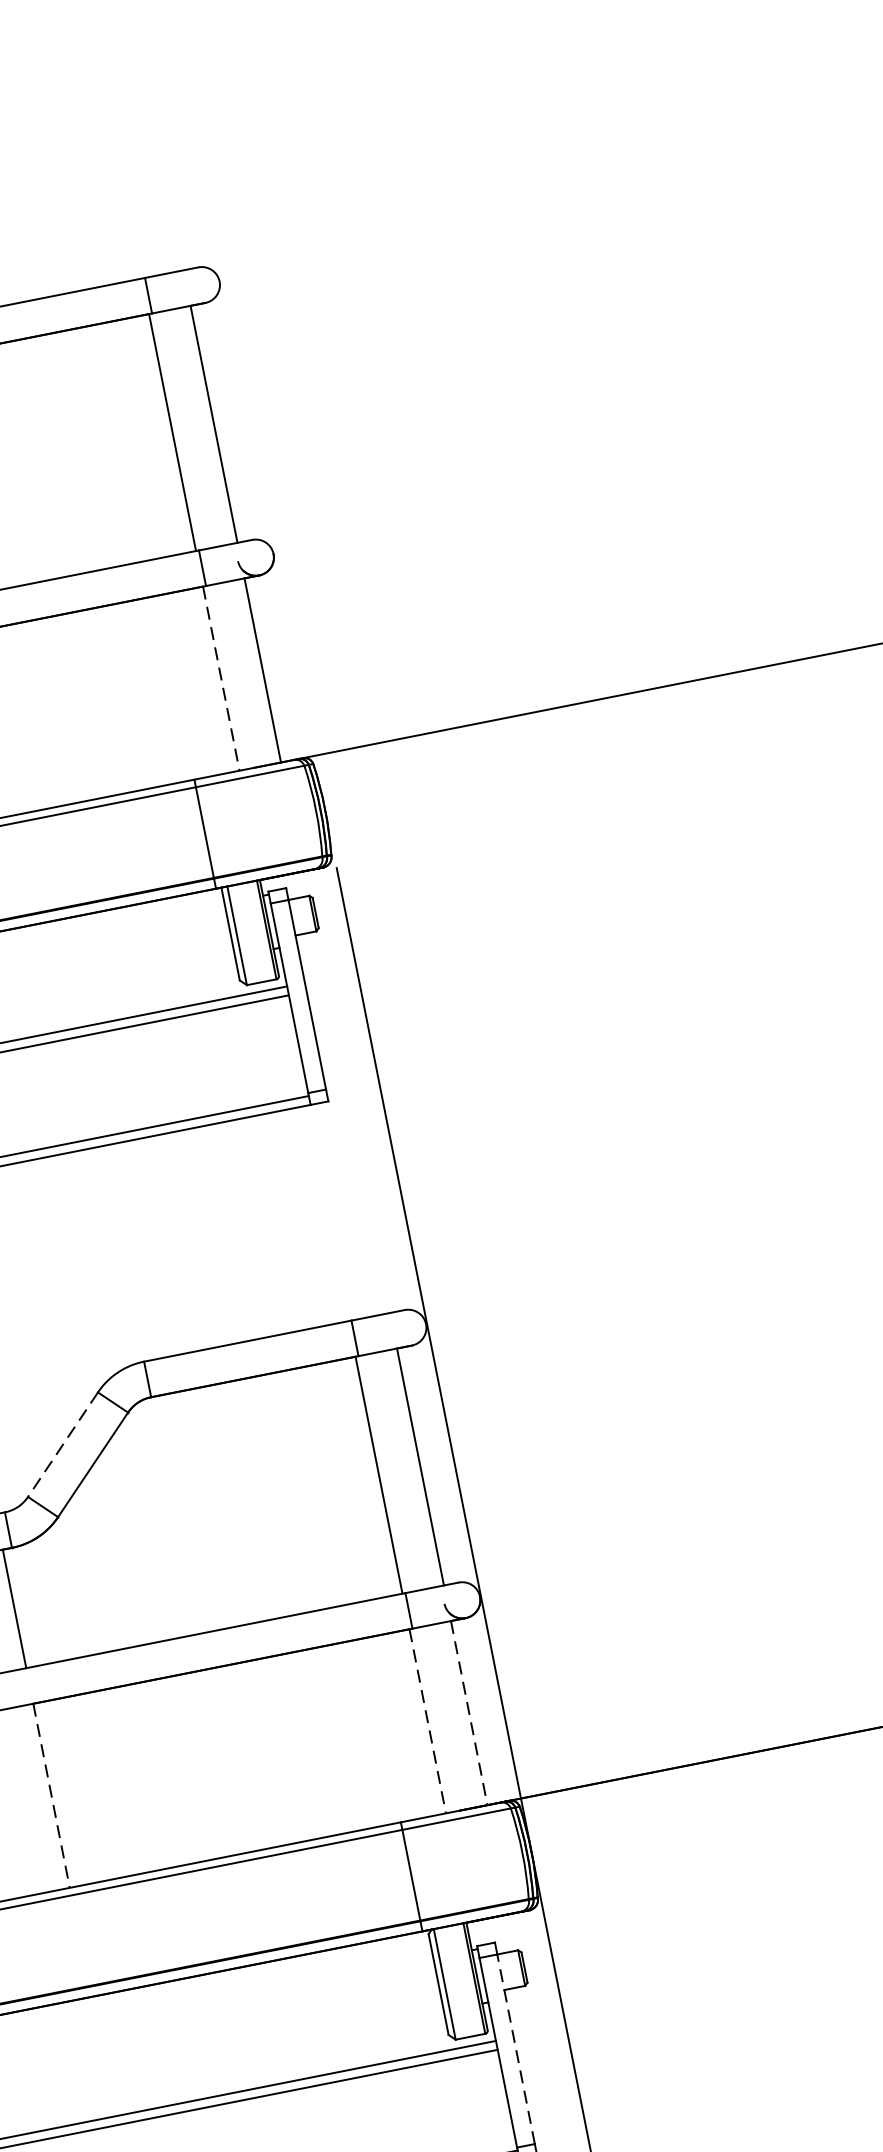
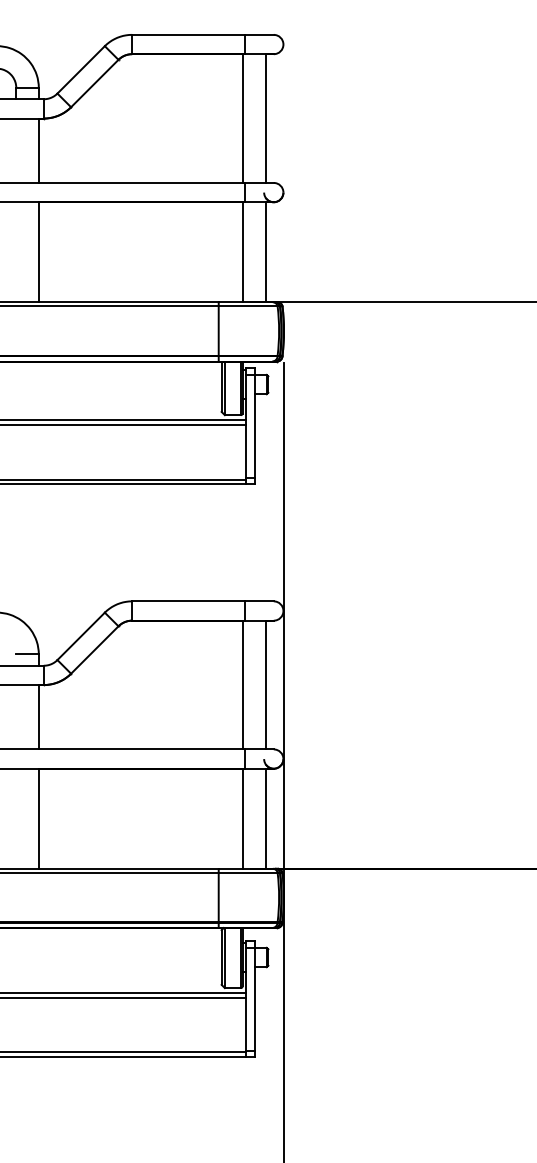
line: (221, 678) -> (243, 252), dashed -> solid
line: (63, 1444) -> (81, 636), dashed -> solid
line: (469, 1714) -> (265, 819), dashed -> solid
line: (428, 1722) -> (243, 819), dashed -> solid
line: (51, 1797) -> (38, 819), dashed -> solid
line: (515, 2047) -> (255, 998), dashed -> solid

